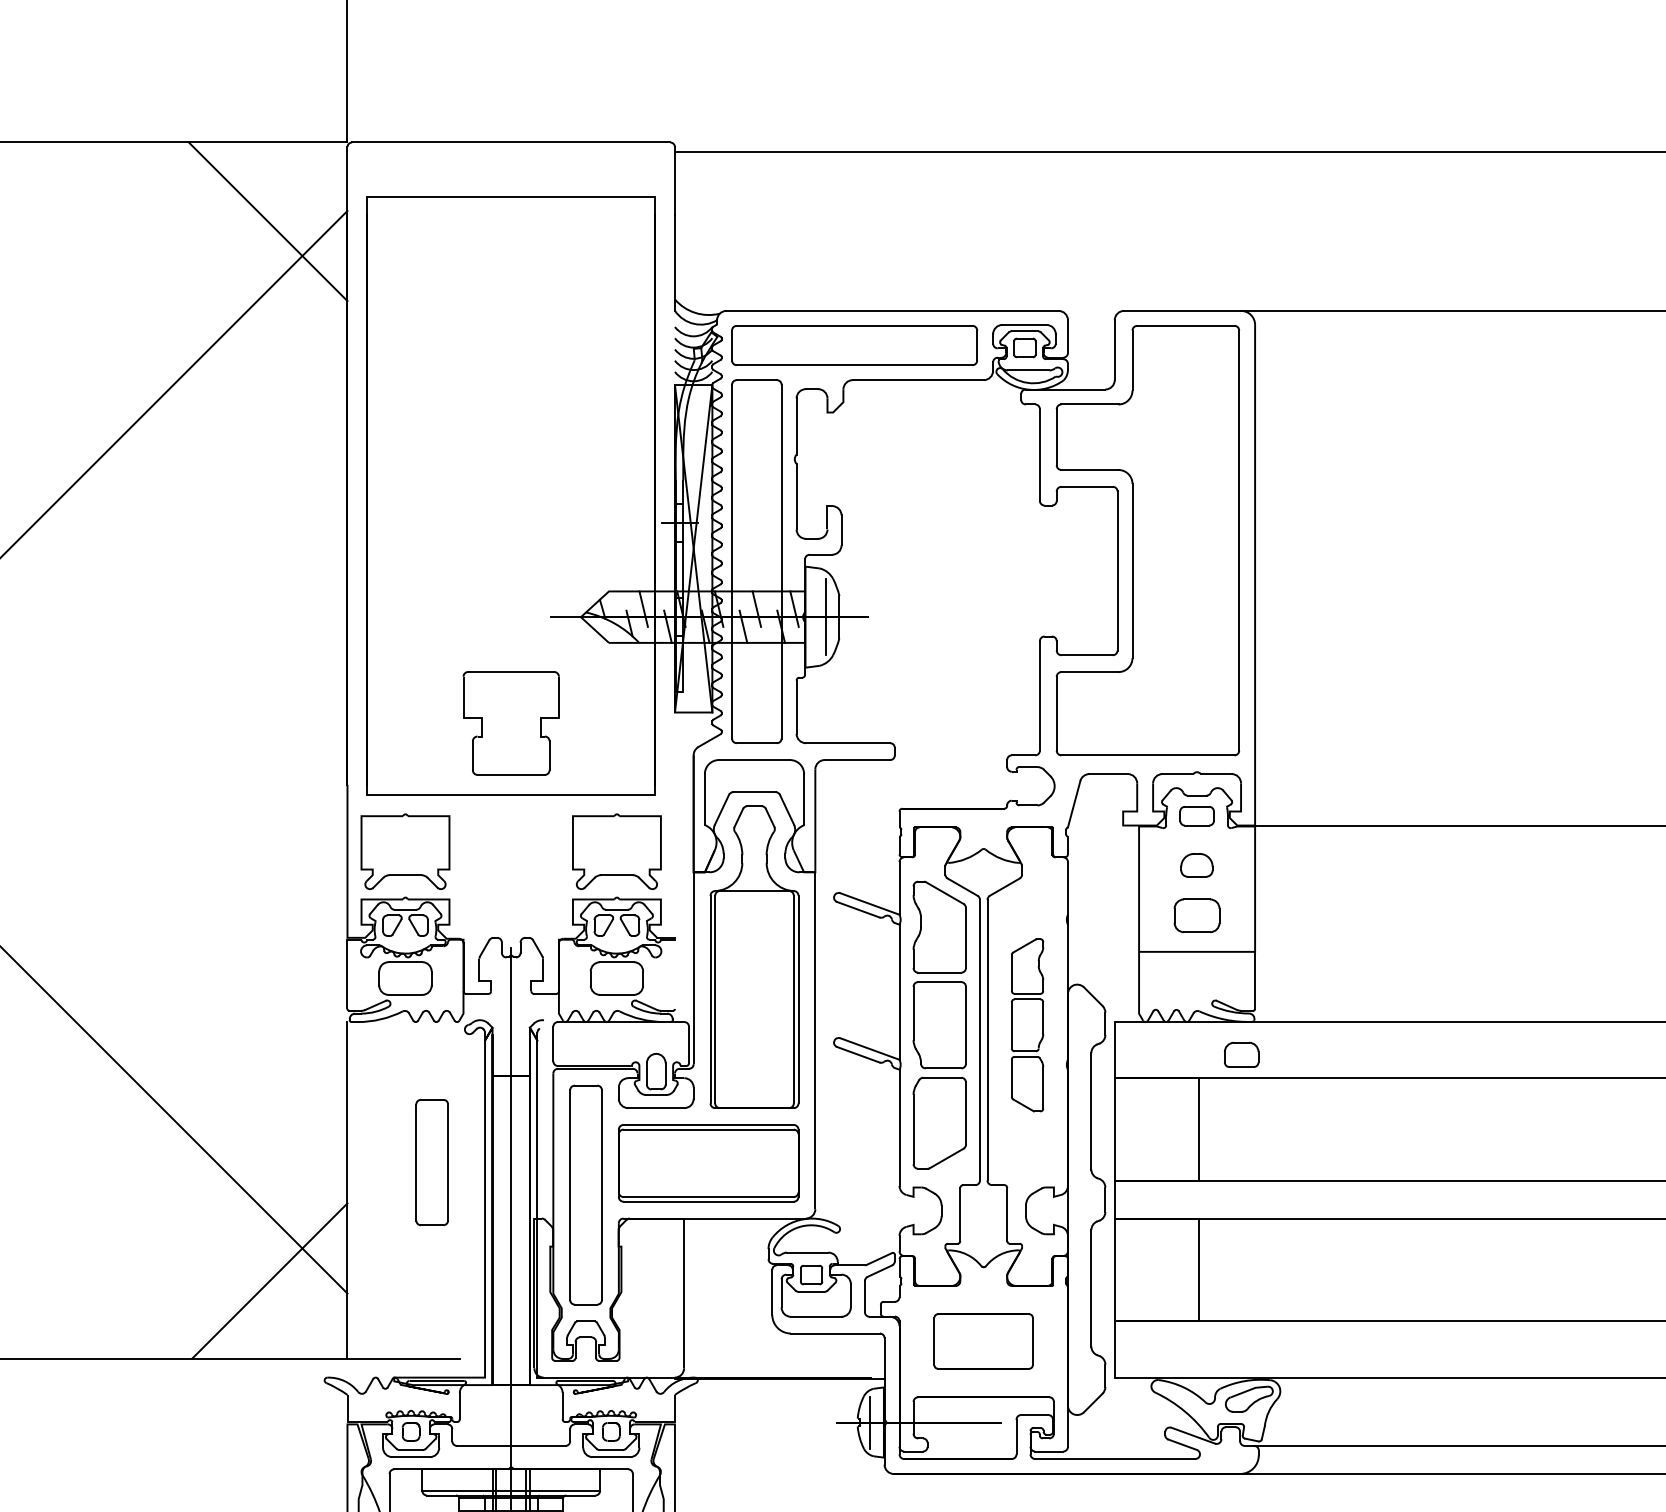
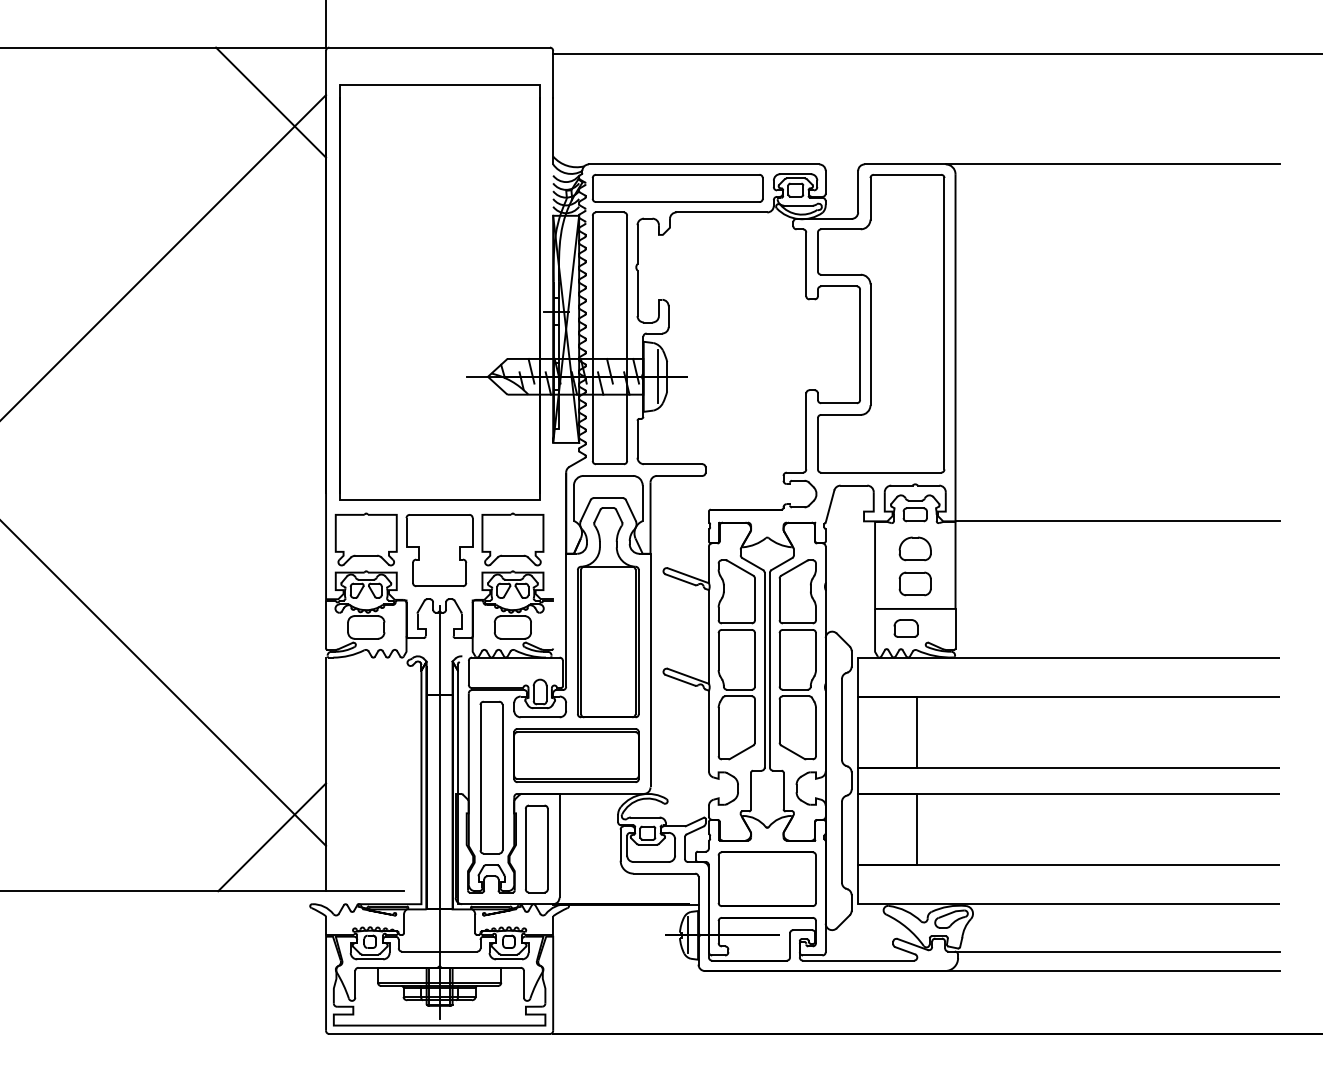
part: (511, 723) -> (439, 550), moved
part: (1195, 864) -> (914, 548), size x1.43
part: (1027, 1024) -> (797, 659), size x1.67
part: (1240, 1055) -> (905, 628), moved
part: (431, 1161) -> (536, 848), moved
part: (982, 1340) -> (766, 878), size x1.43

